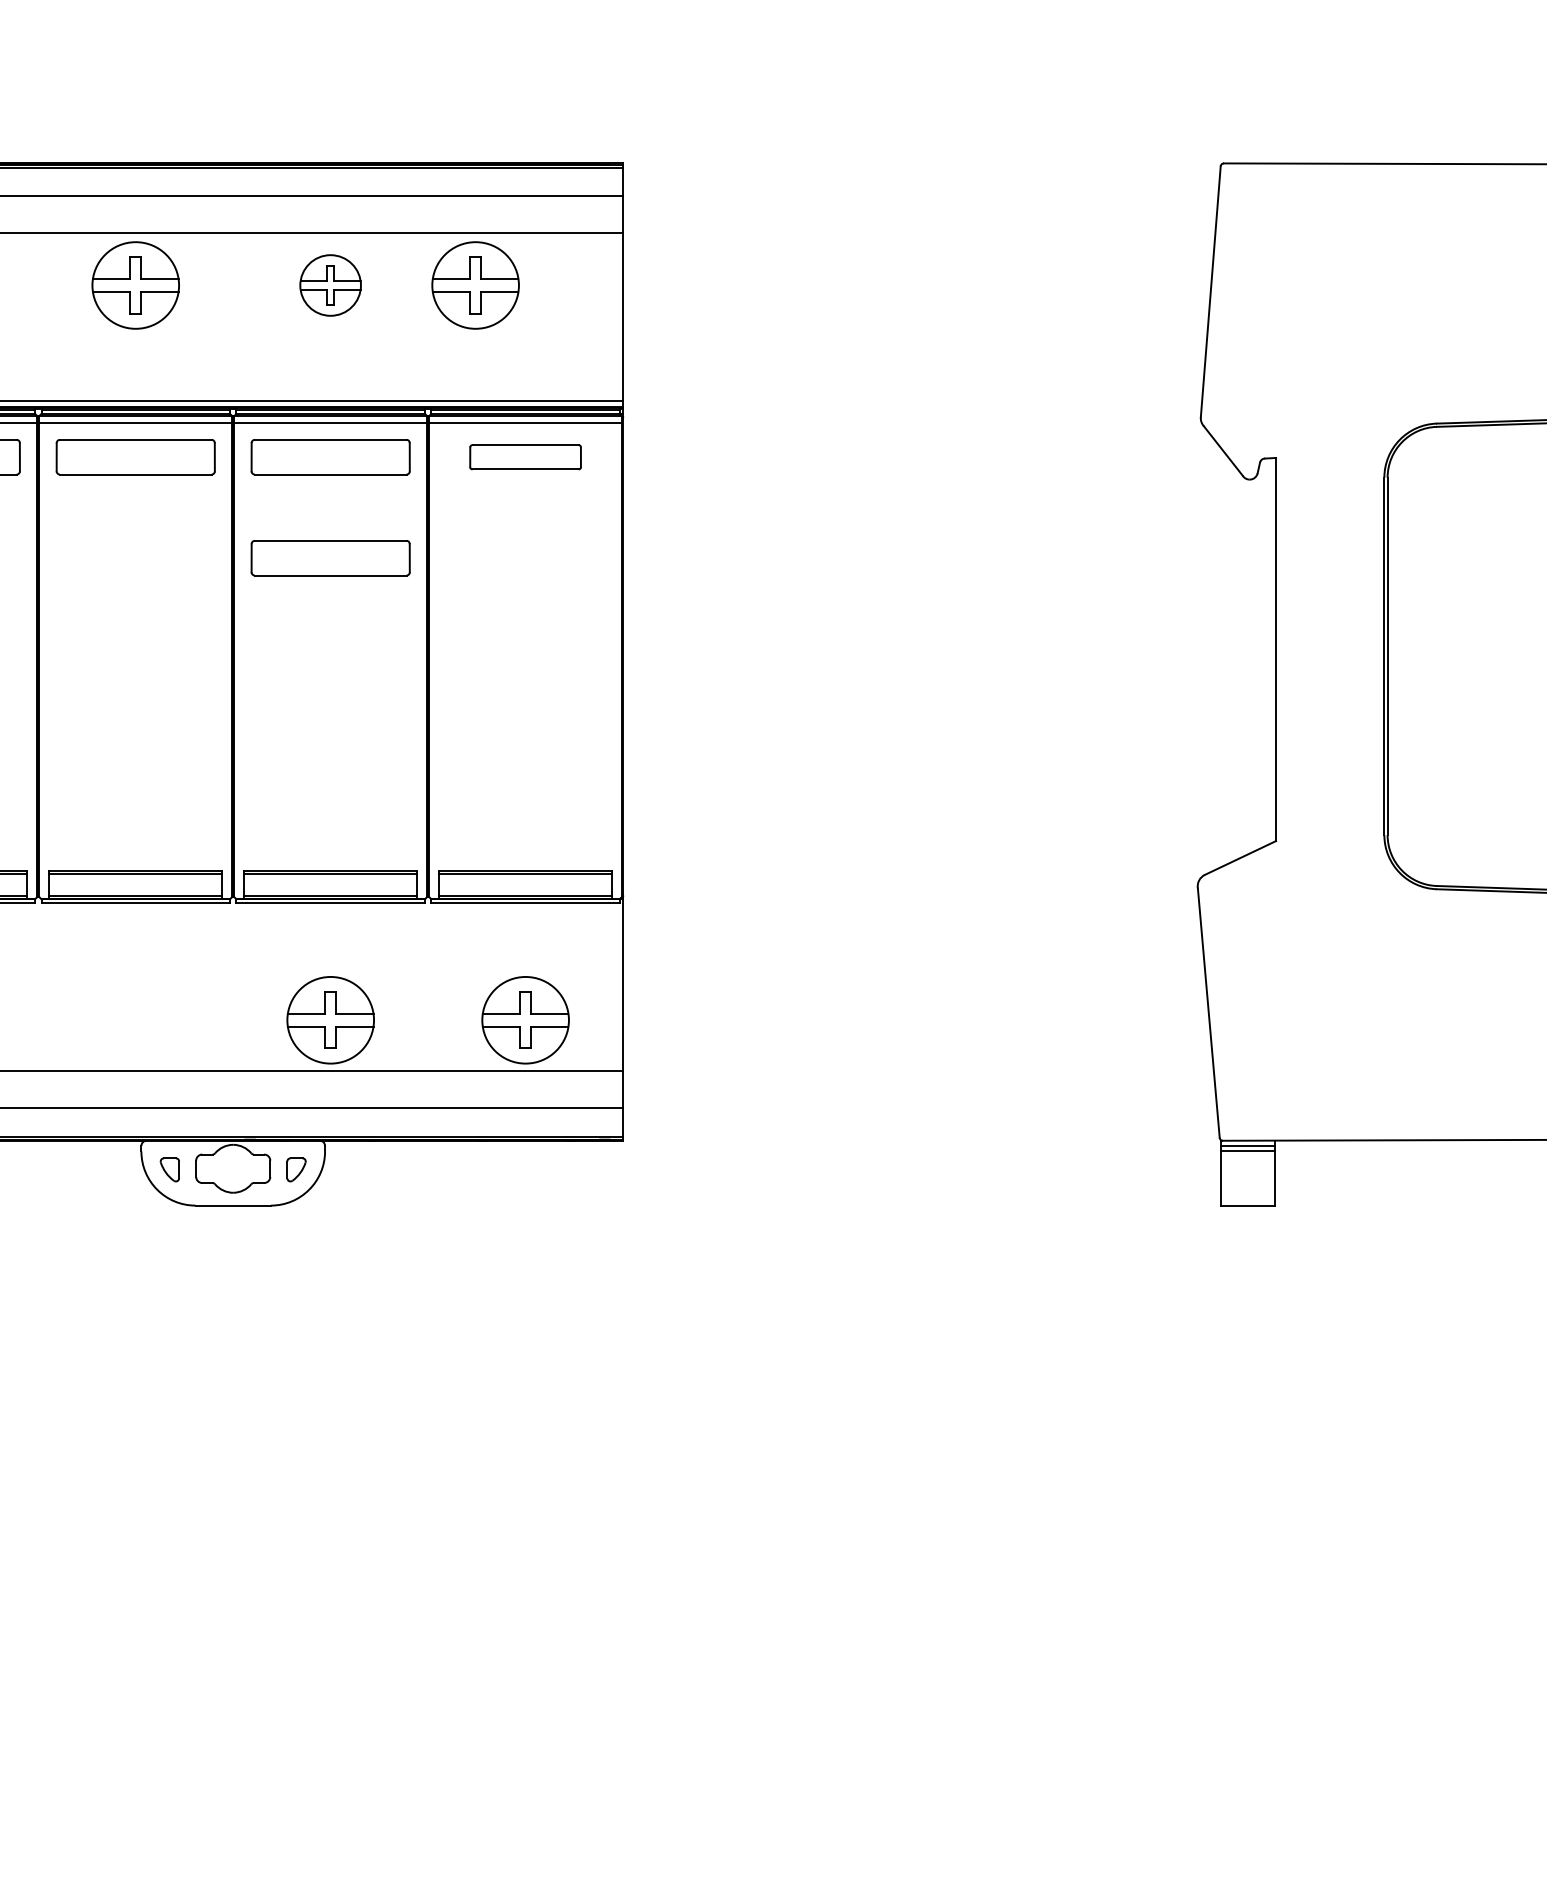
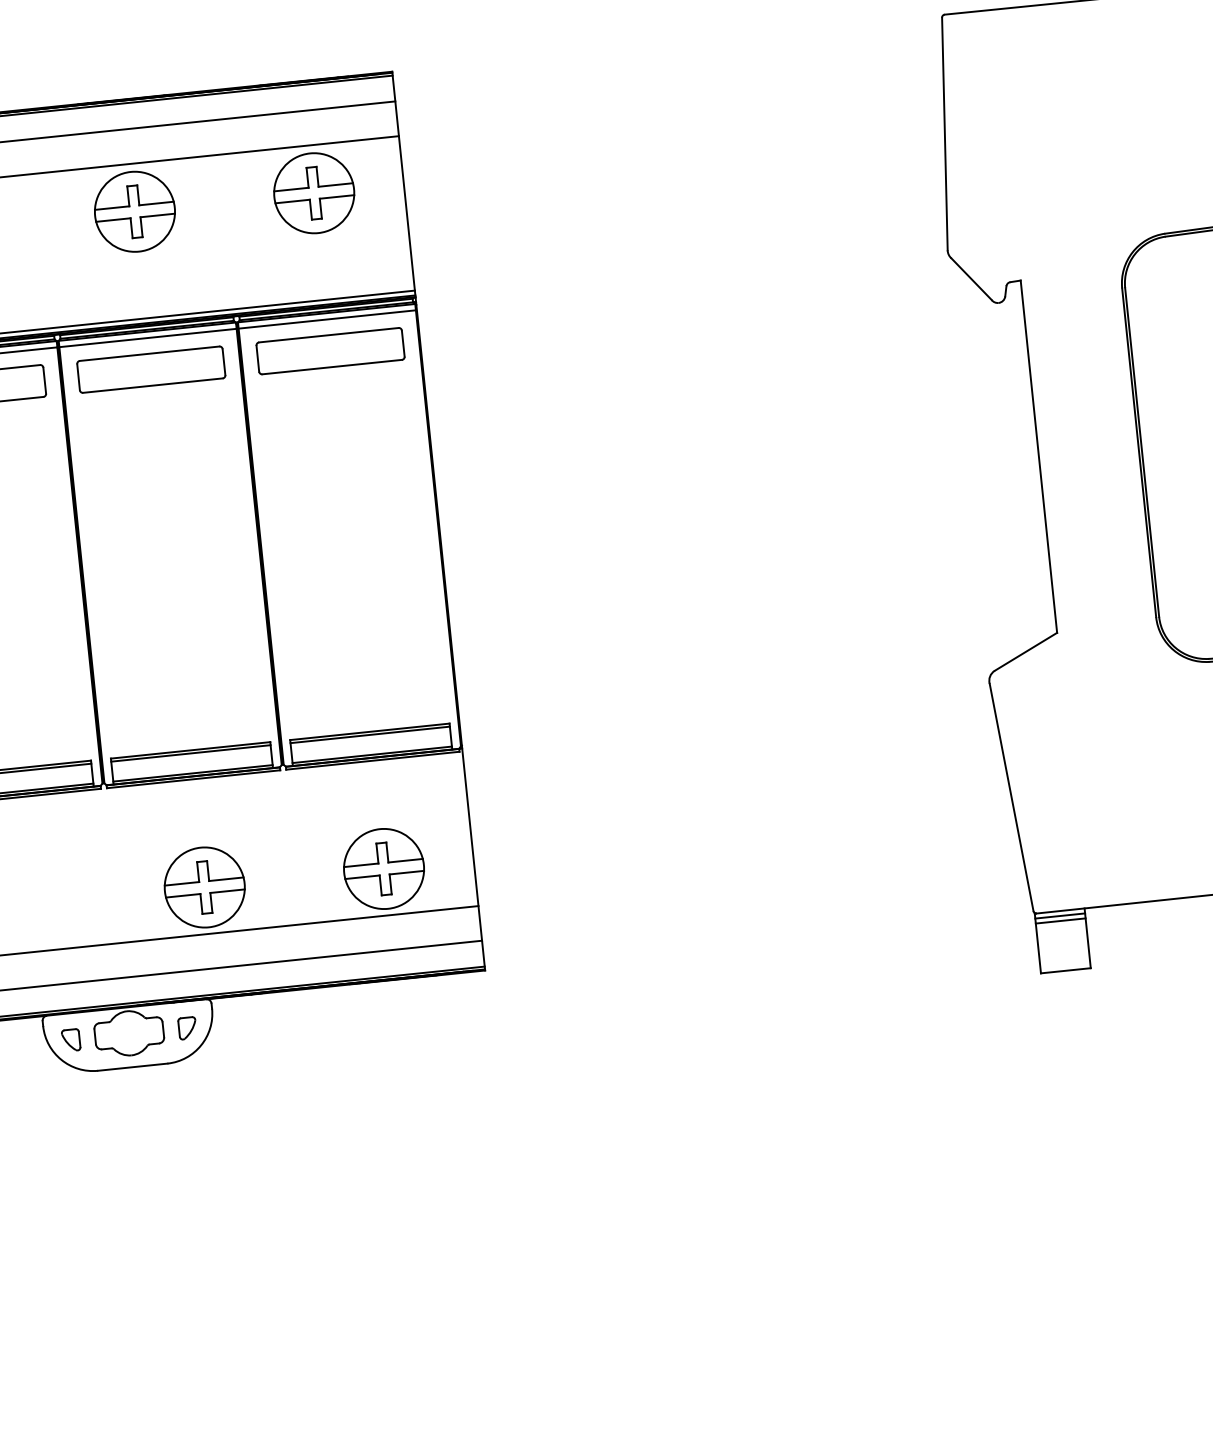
part: (330, 285) -> (134, 211), size x1.43
part: (475, 285) -> (314, 193), moved
part: (525, 457) -> (330, 351), size x1.43
part: (330, 558) -> (160, 462), removed

